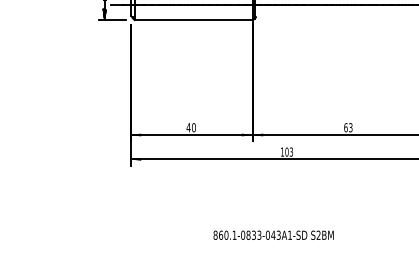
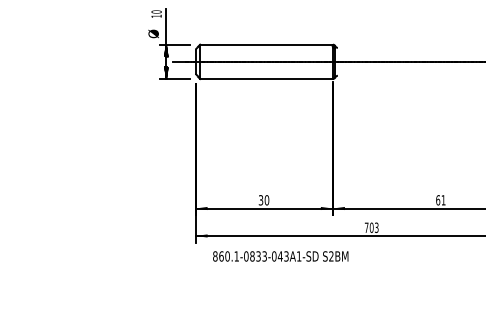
text: (188, 127) -> (260, 200), 40 -> 30
text: (350, 127) -> (443, 200), 63 -> 61
text: (282, 151) -> (366, 227), 103 -> 703
text: (273, 235) -> (280, 256), moved

